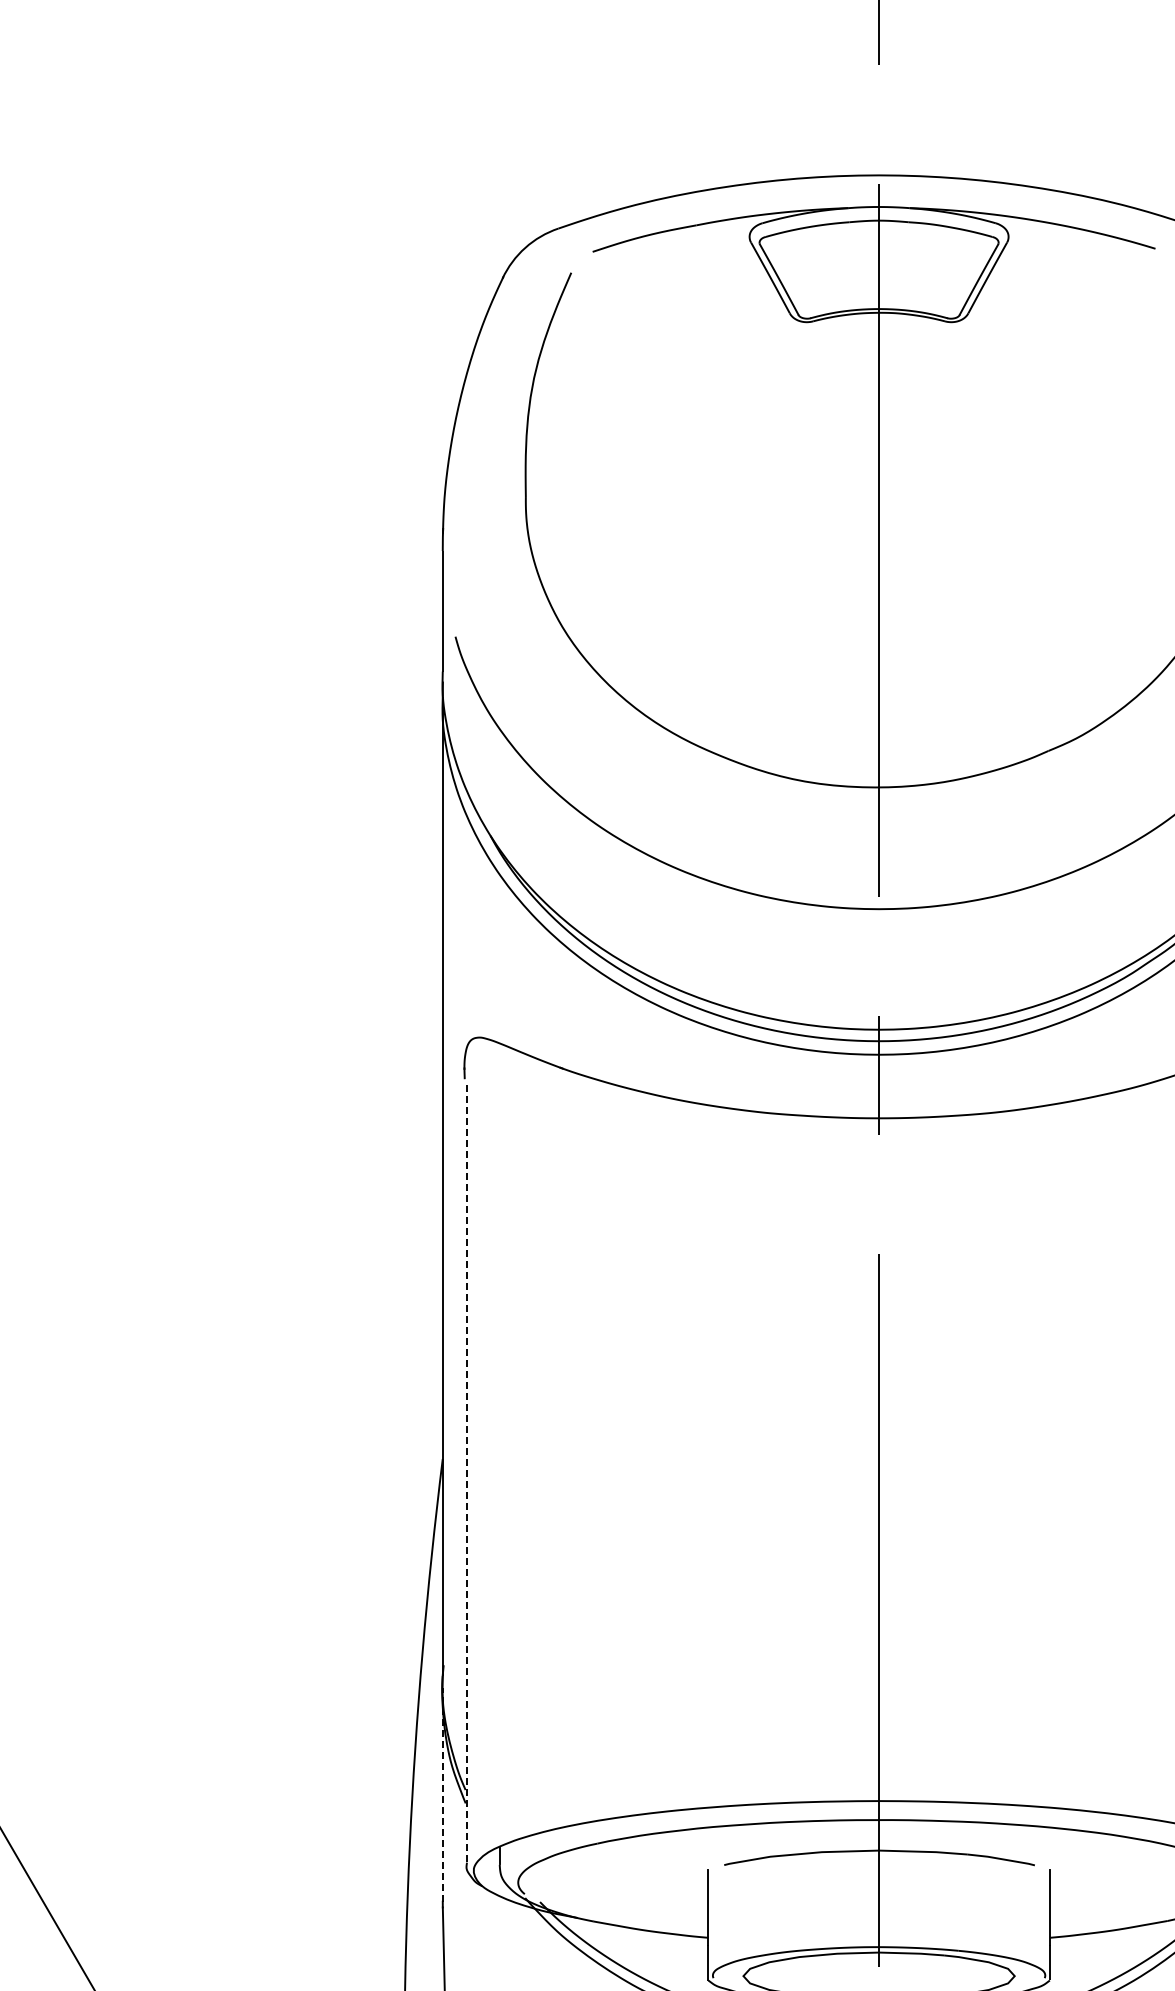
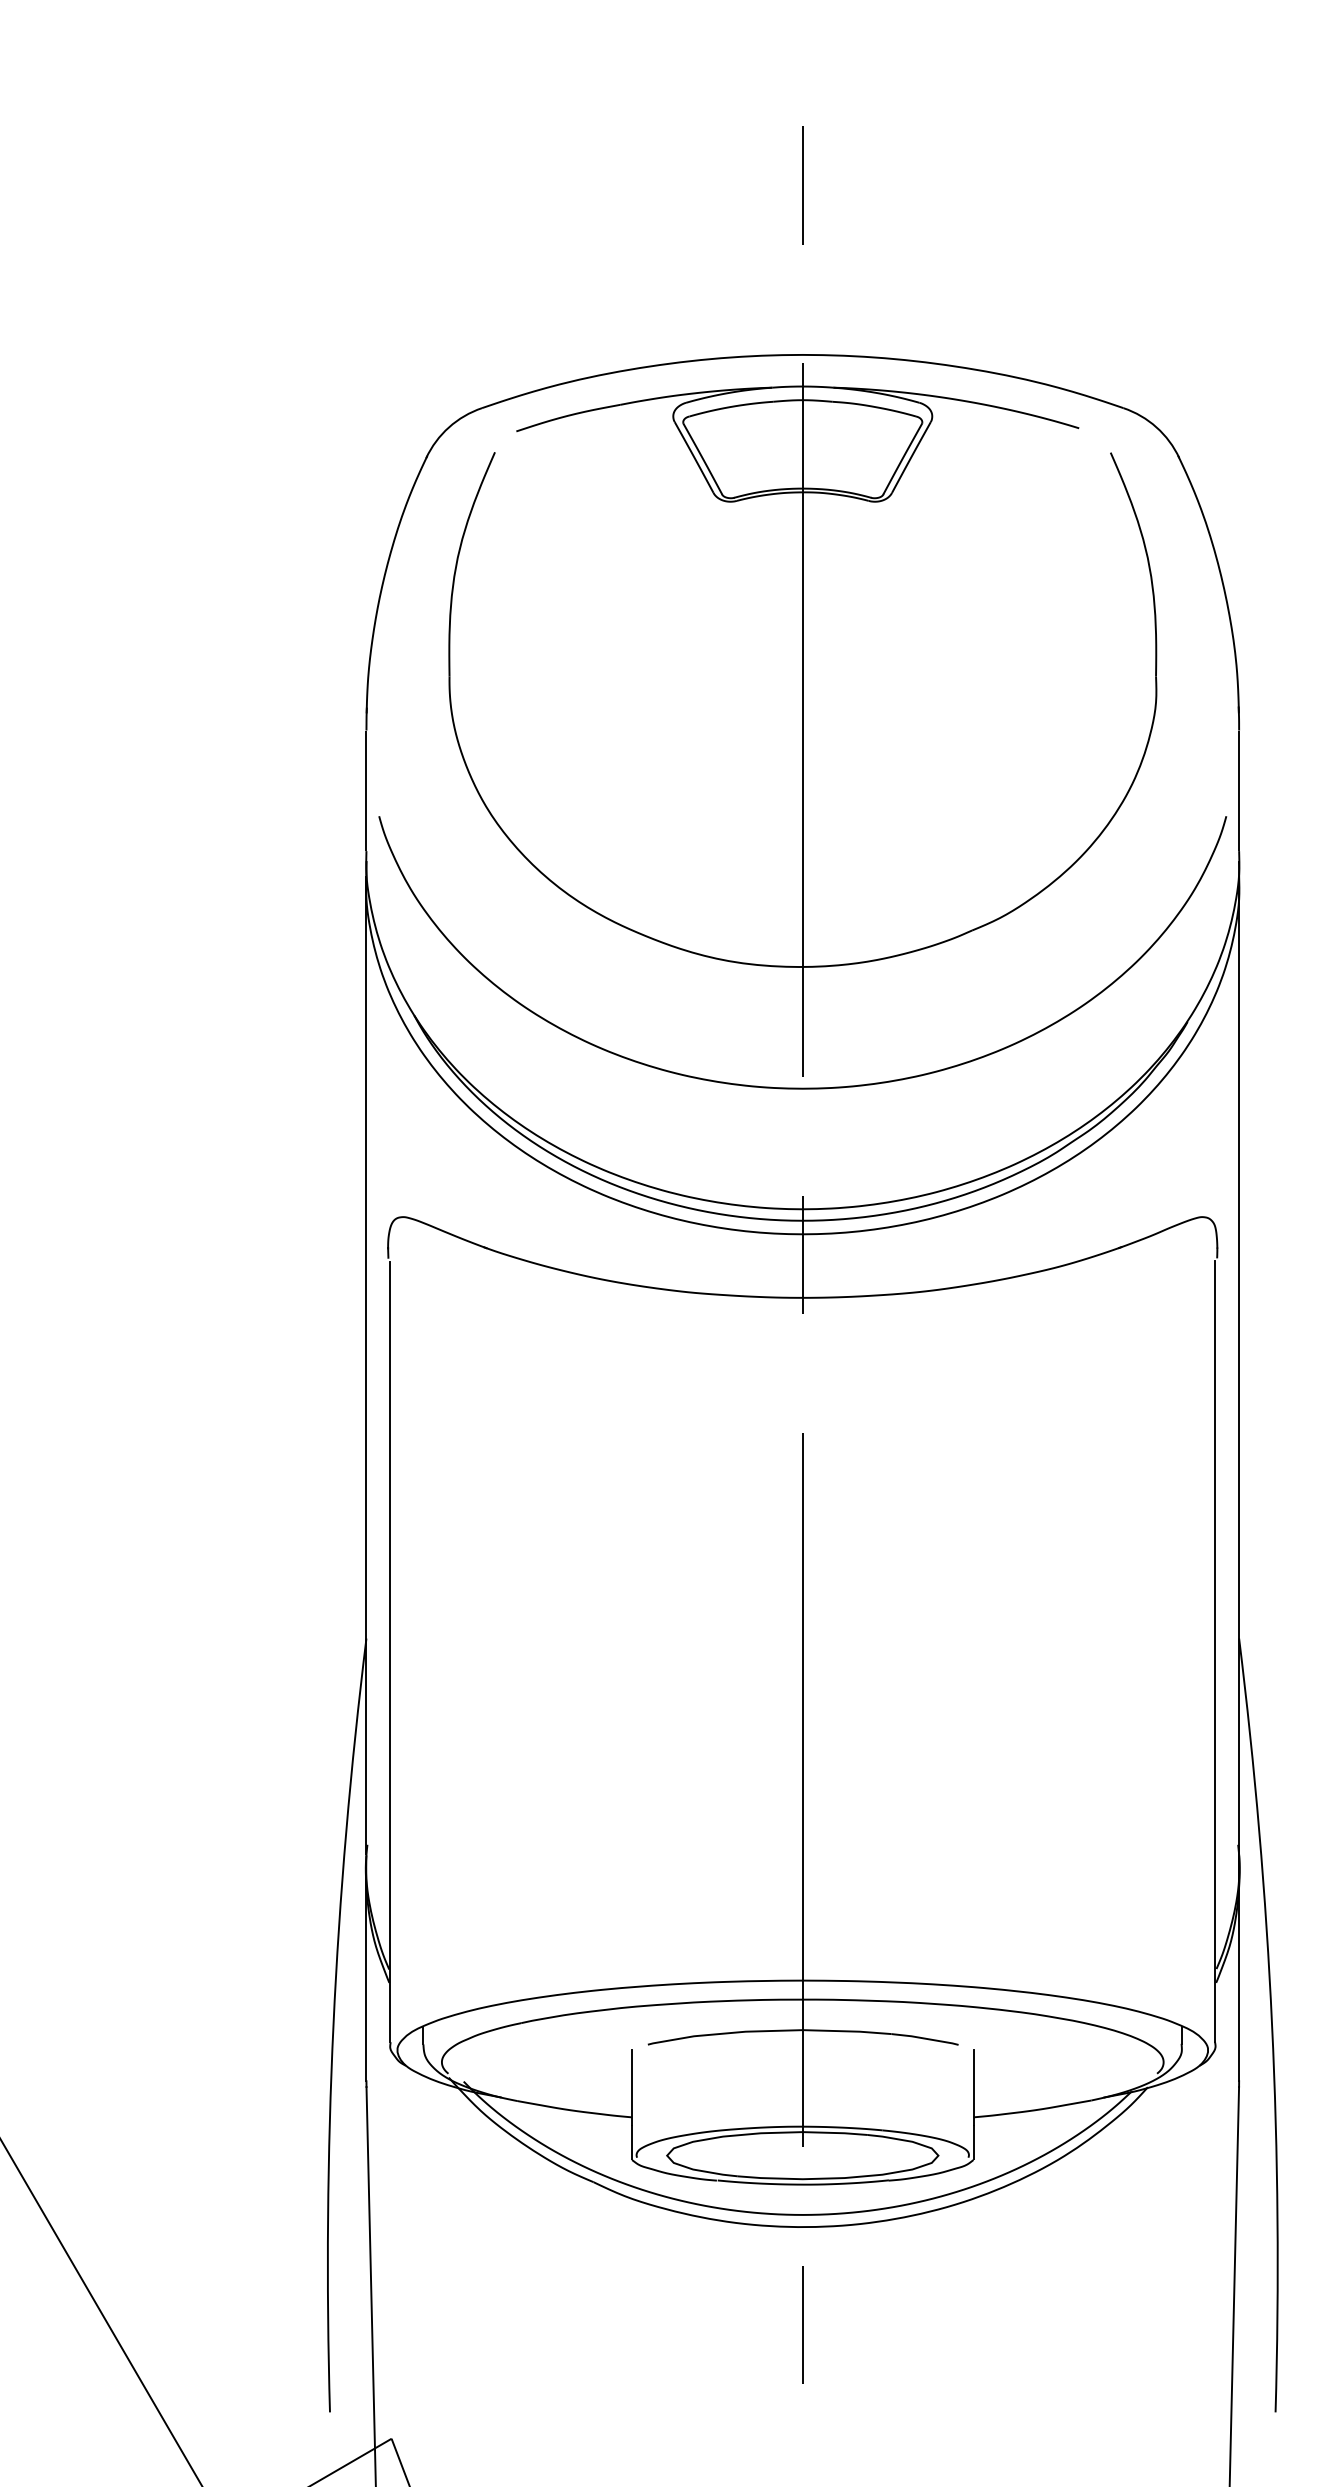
line: (466, 1471) -> (390, 1651), dashed -> solid
line: (442, 1794) -> (366, 1974), dashed -> solid

